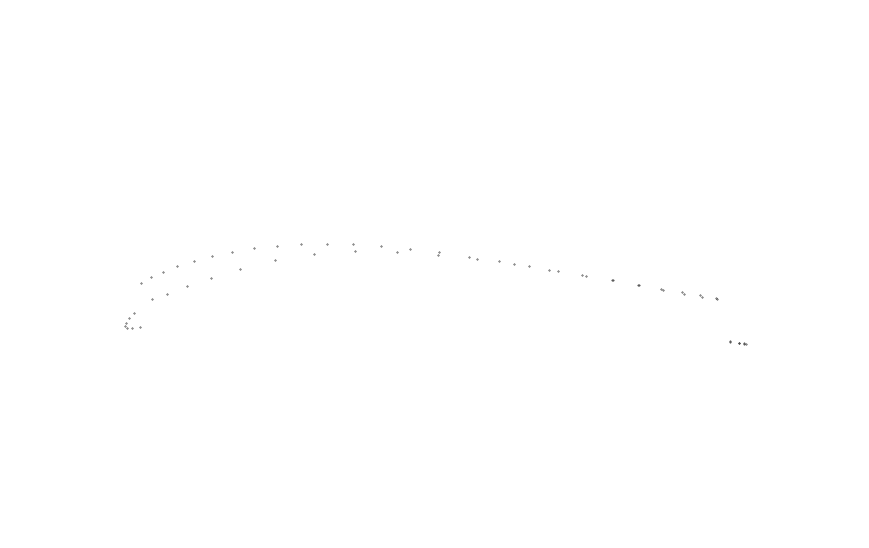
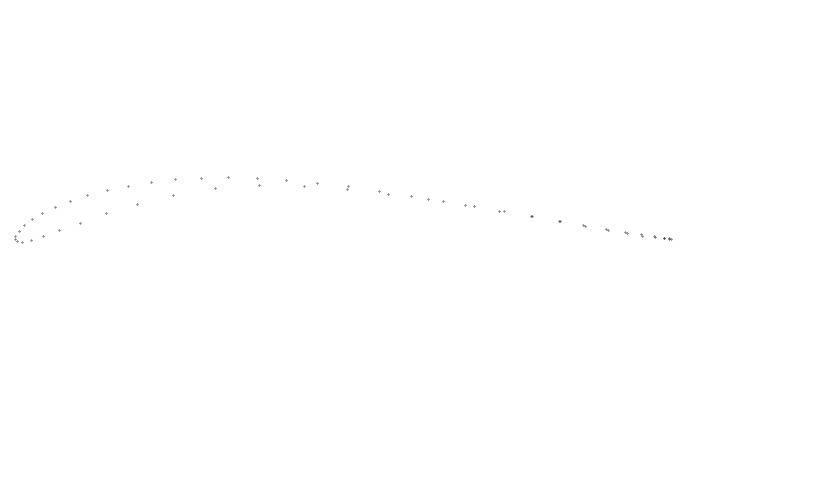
part: (132, 320) -> (22, 233), moved
part: (738, 342) -> (663, 237), moved

